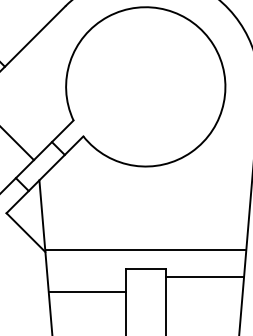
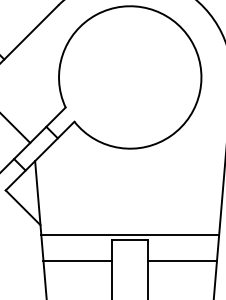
line: (145, 250) -> (129, 235), moved
line: (203, 276) -> (181, 260), moved

